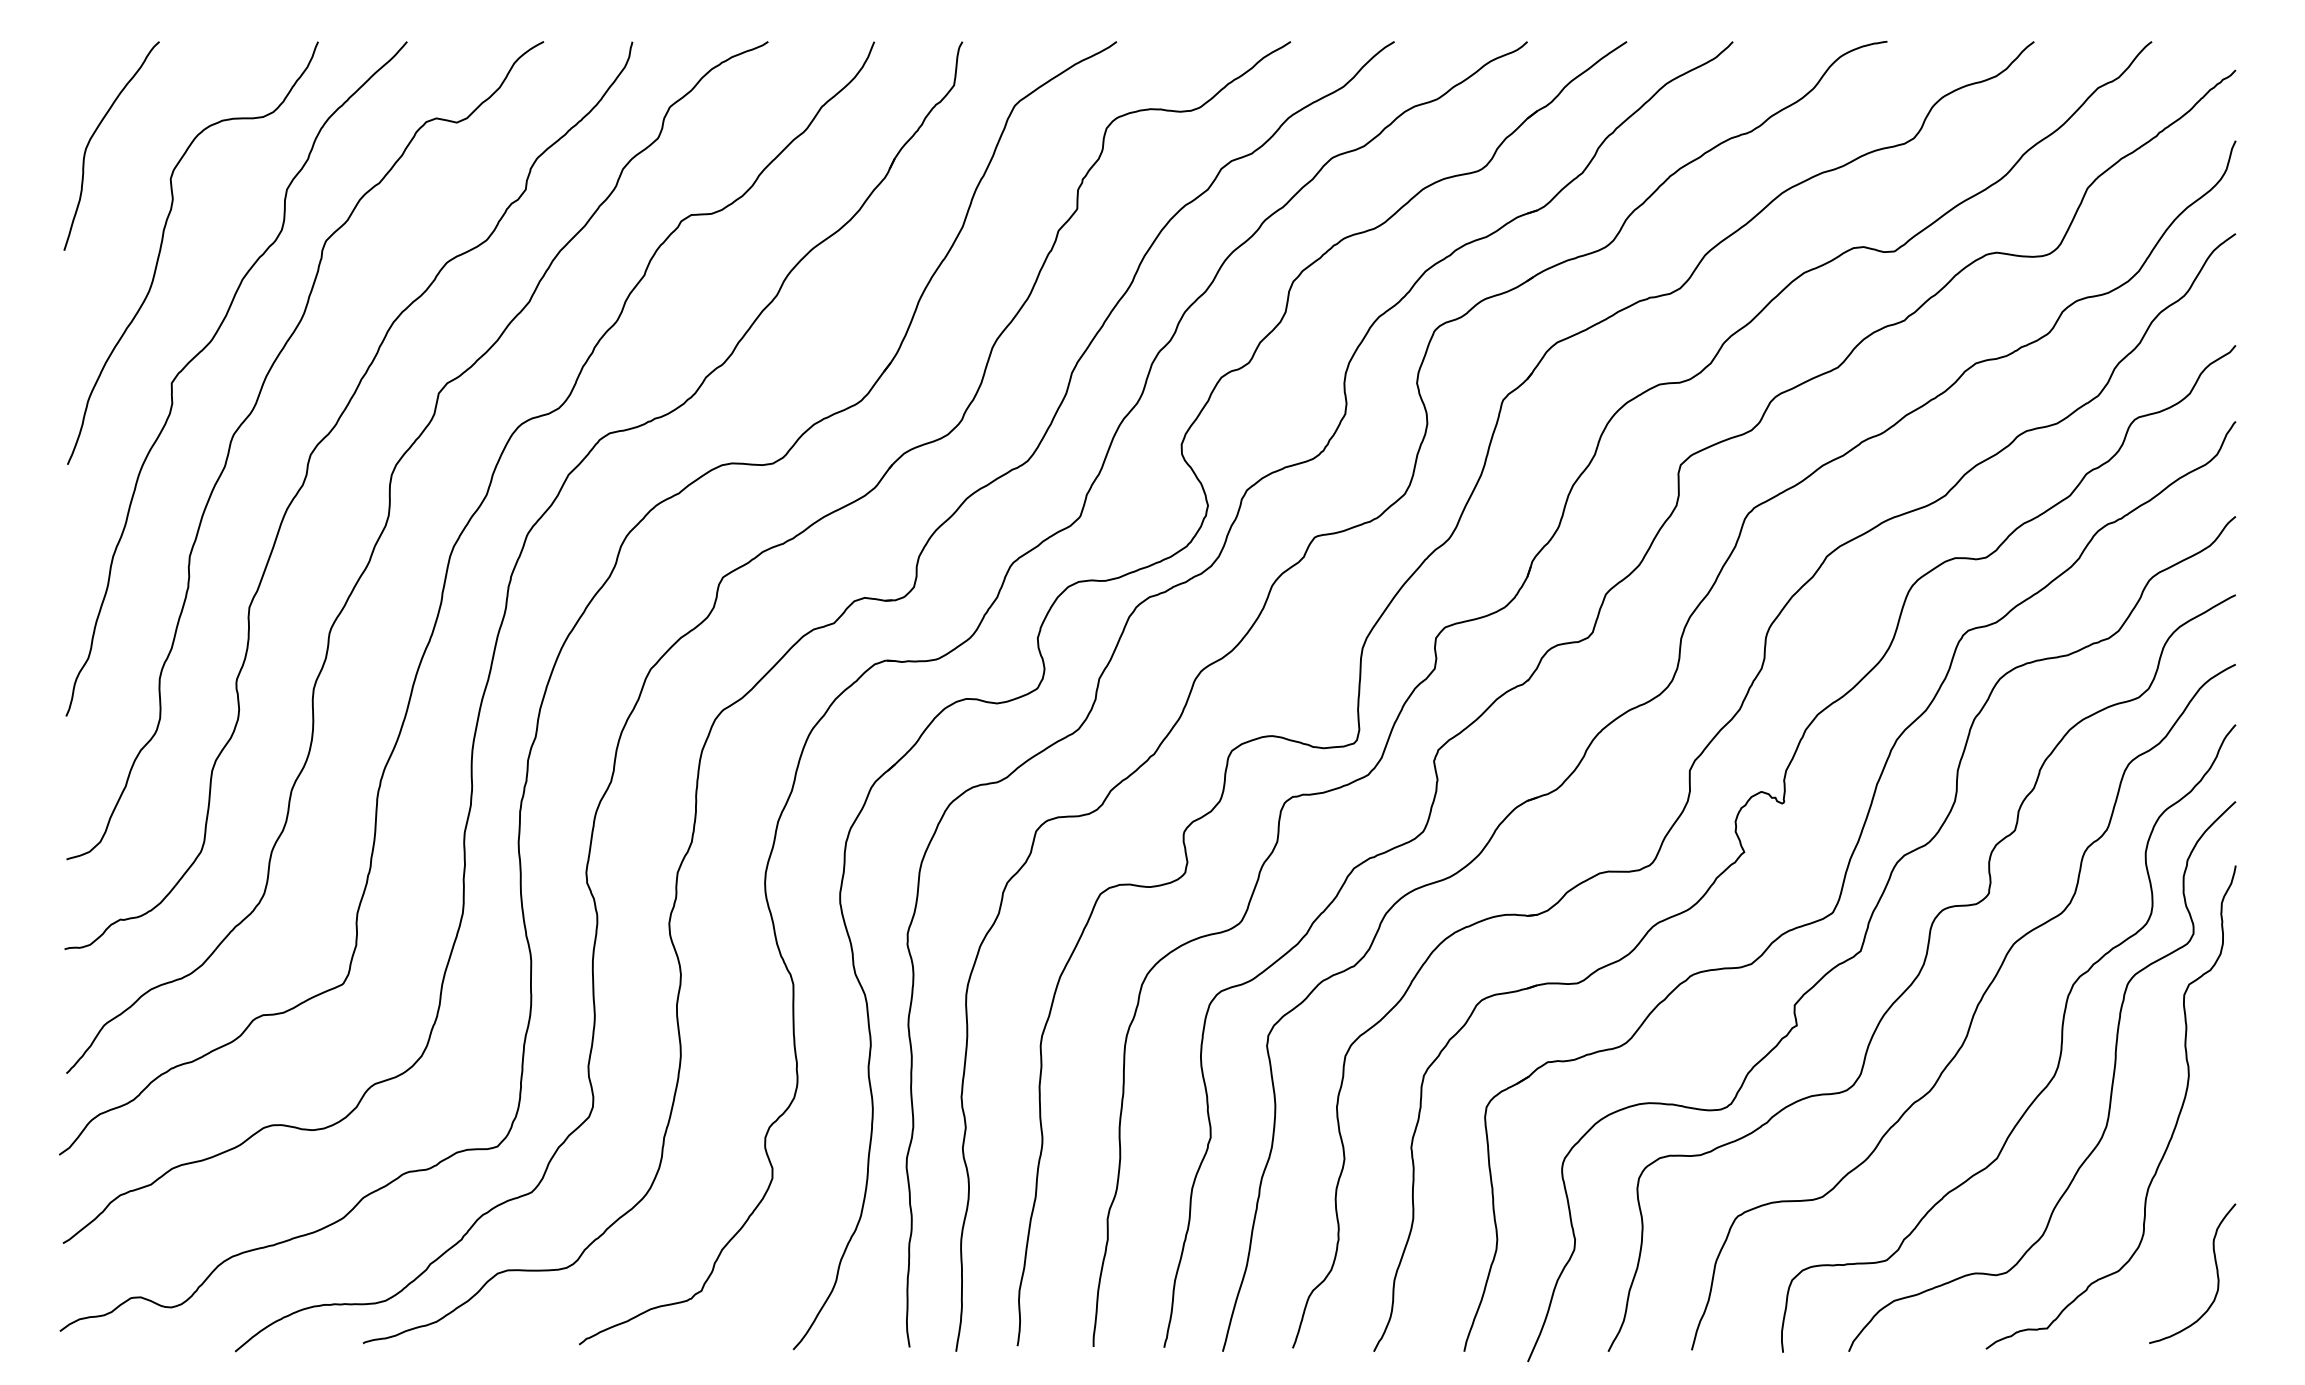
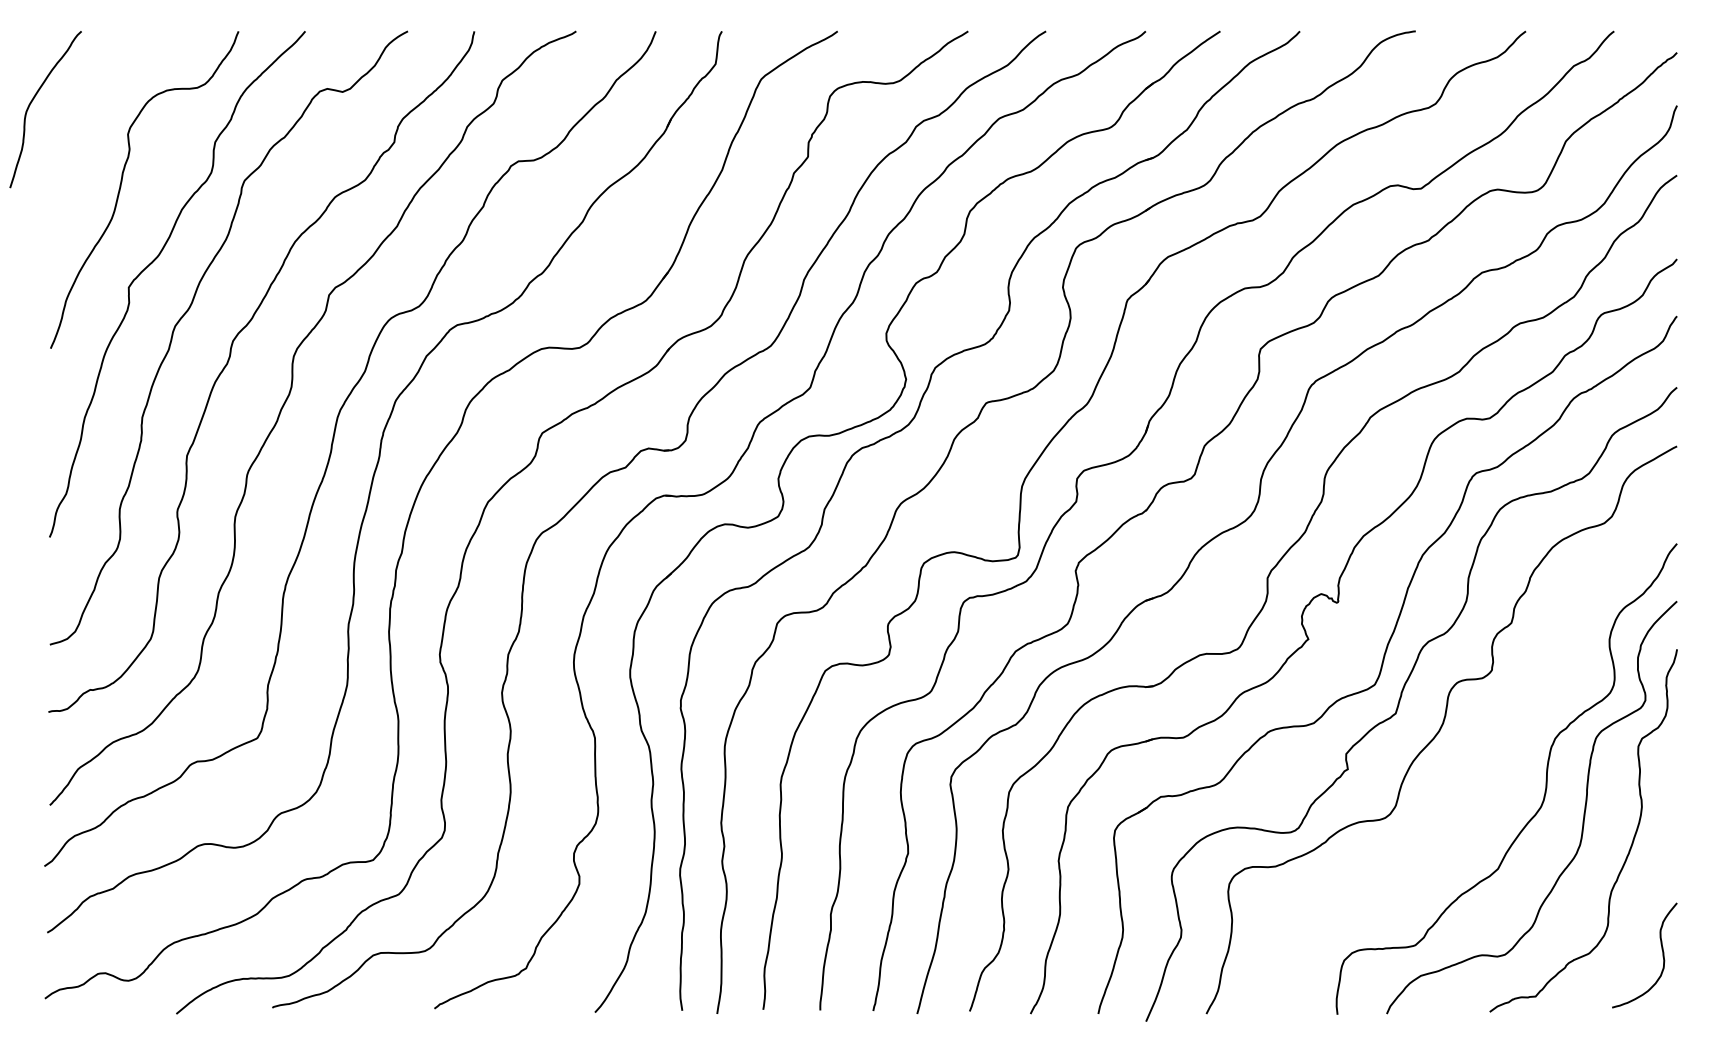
curve: (94, 136) -> (32, 102), moved
curve: (1973, 1011) -> (1480, 758), removed

